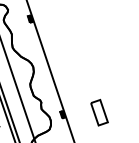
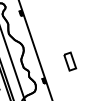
part: (99, 112) -> (70, 61), moved

